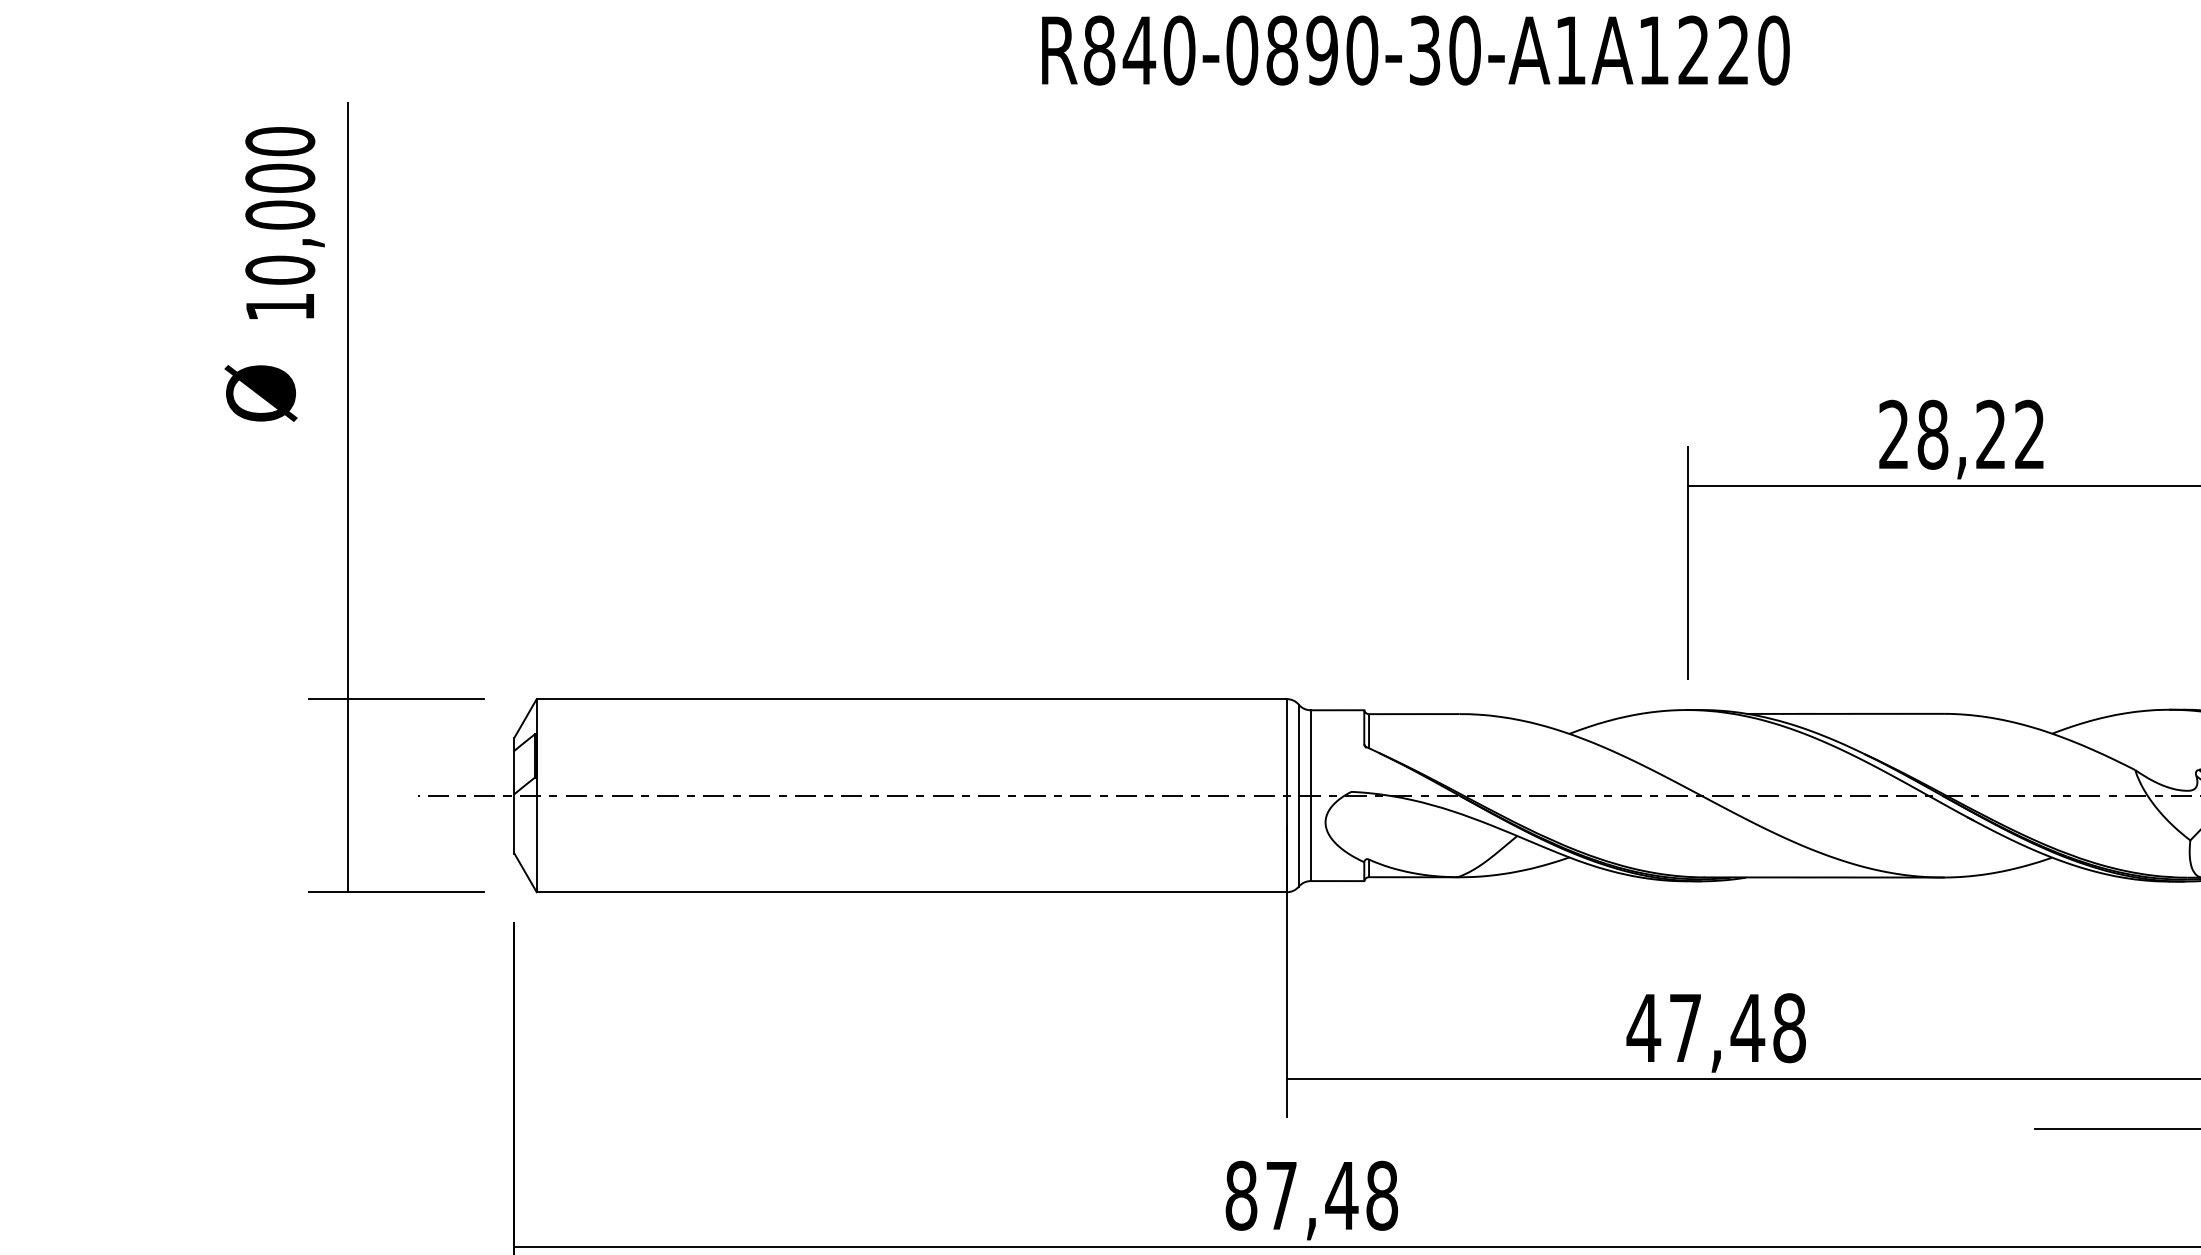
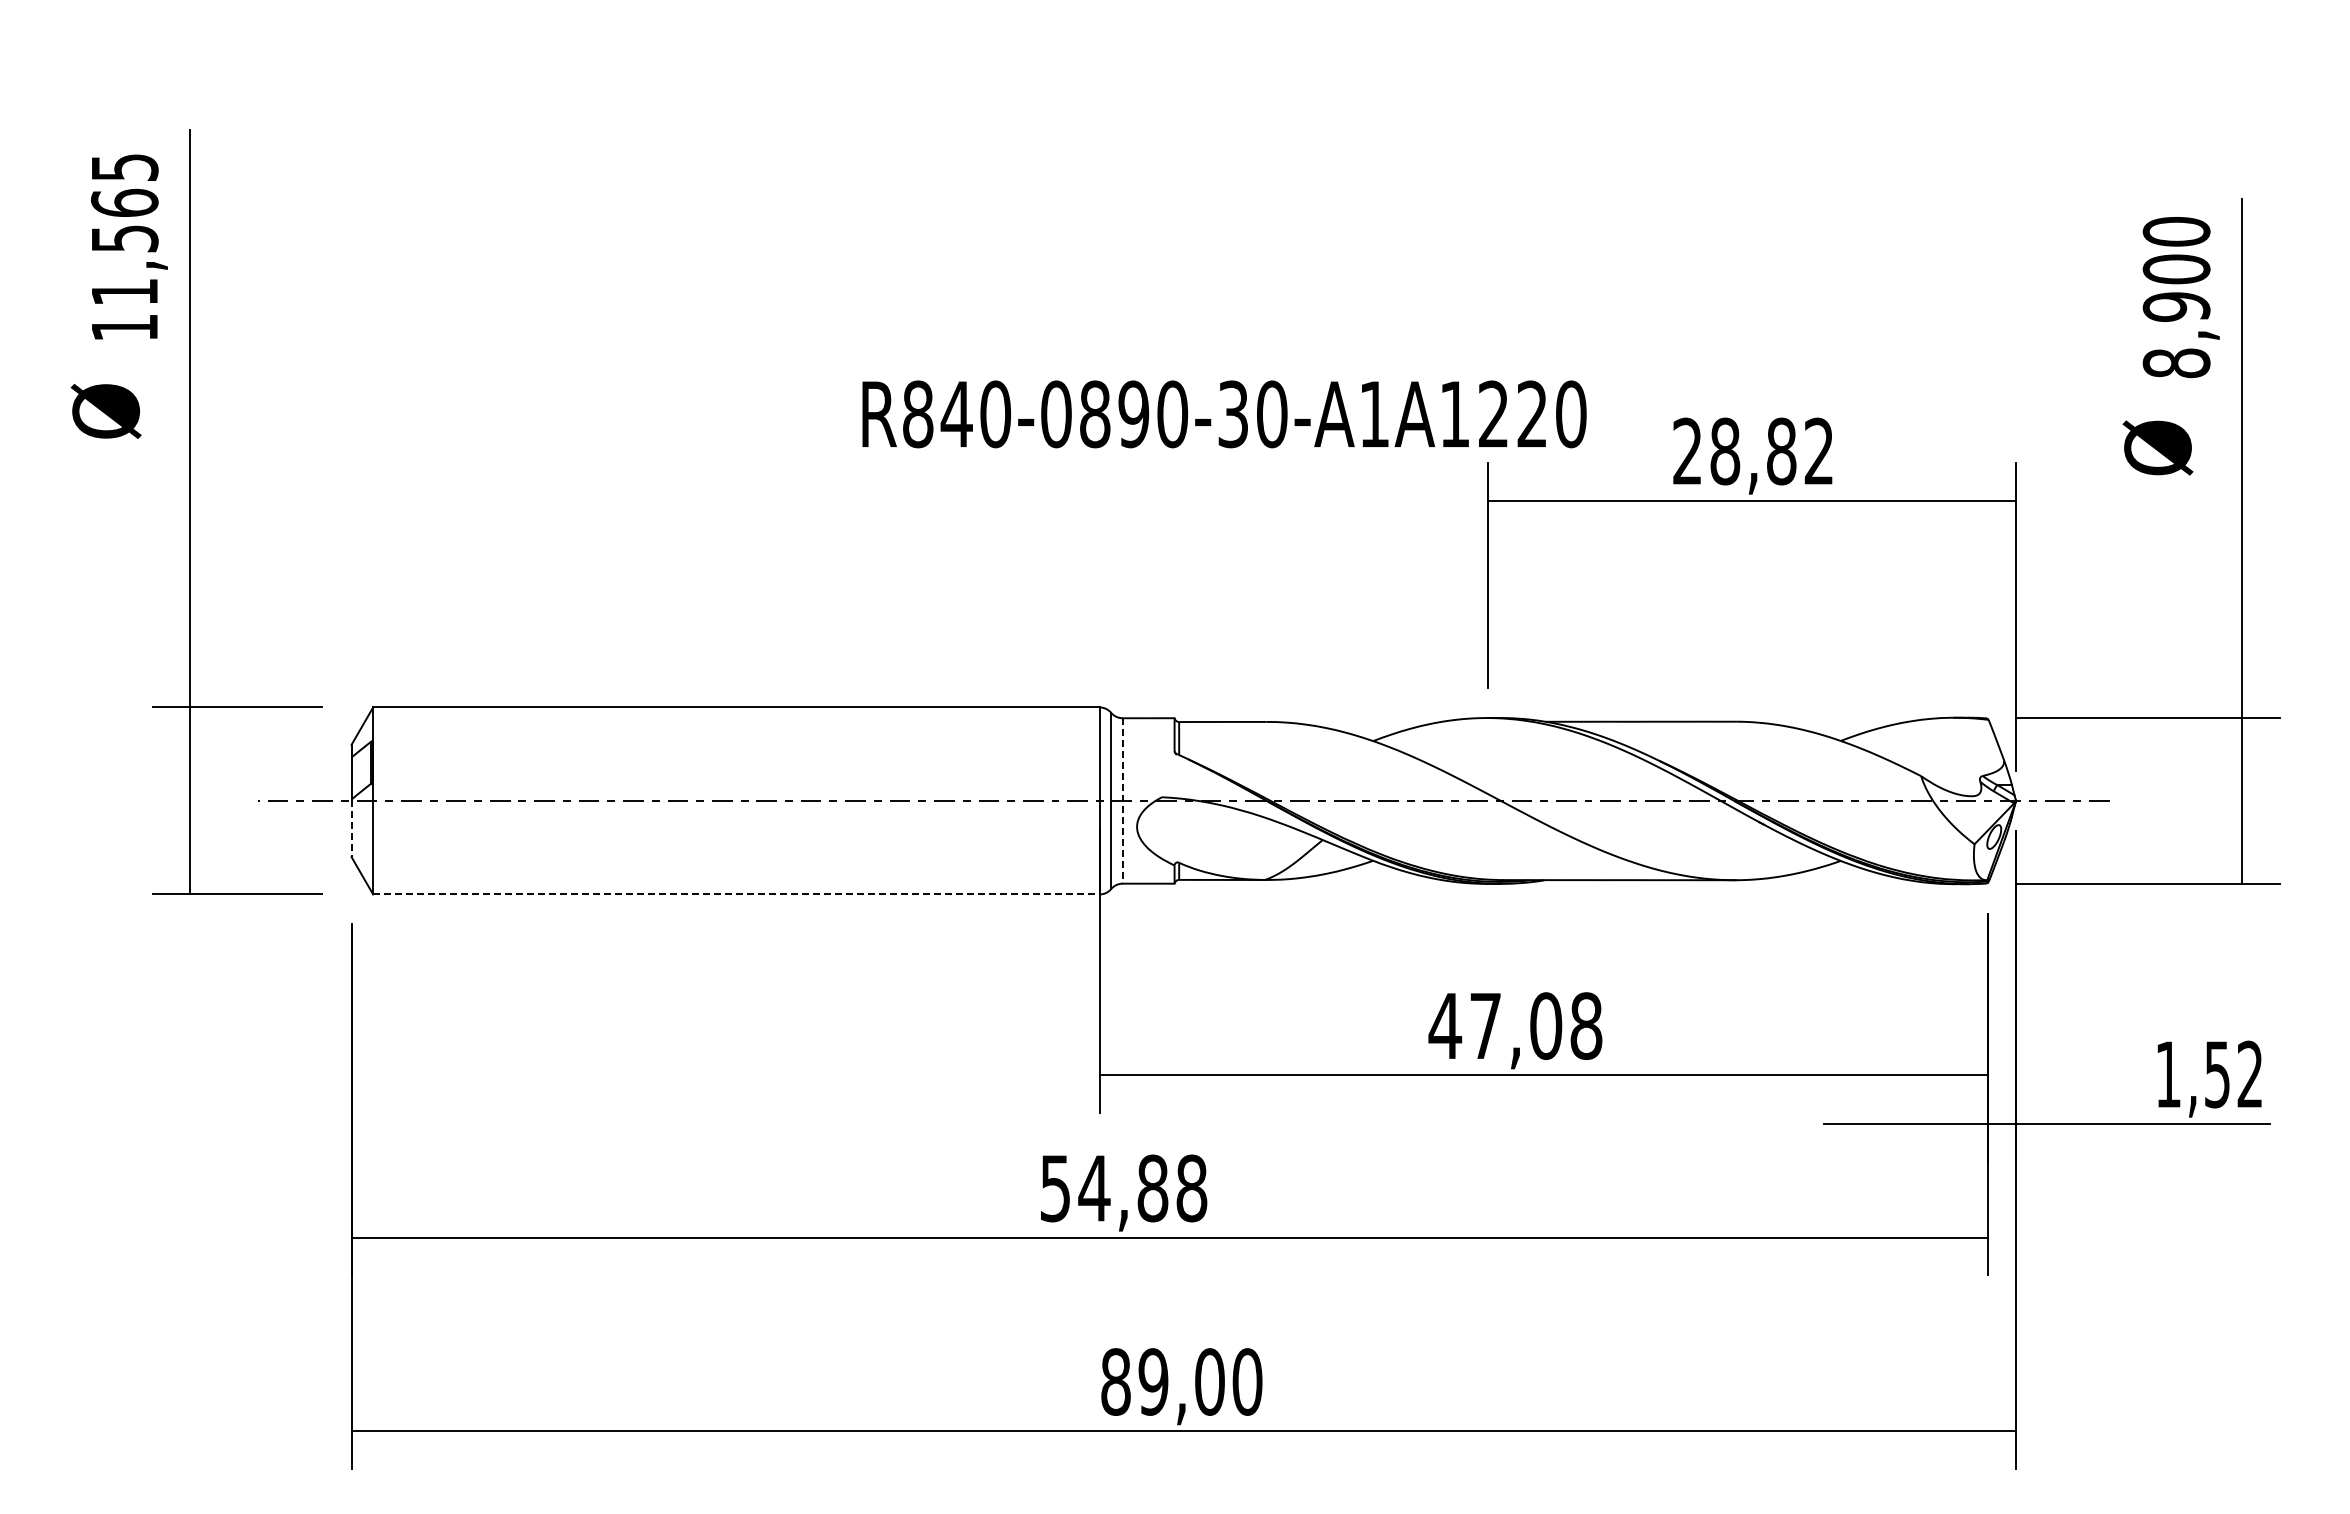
text: (1415, 50) -> (1224, 414), moved
text: (279, 205) -> (124, 229), 10,000 -> 11,565
text: (1991, 434) -> (1781, 451), 28,22 -> 28,82
line: (1310, 795) -> (1122, 800), solid -> dashed
line: (514, 824) -> (351, 828), solid -> dashed
line: (911, 892) -> (736, 894), solid -> dashed
text: (1747, 1027) -> (1545, 1025), 47,48 -> 47,08
text: (1291, 1195) -> (1104, 1188), 87,48 -> 54,88

